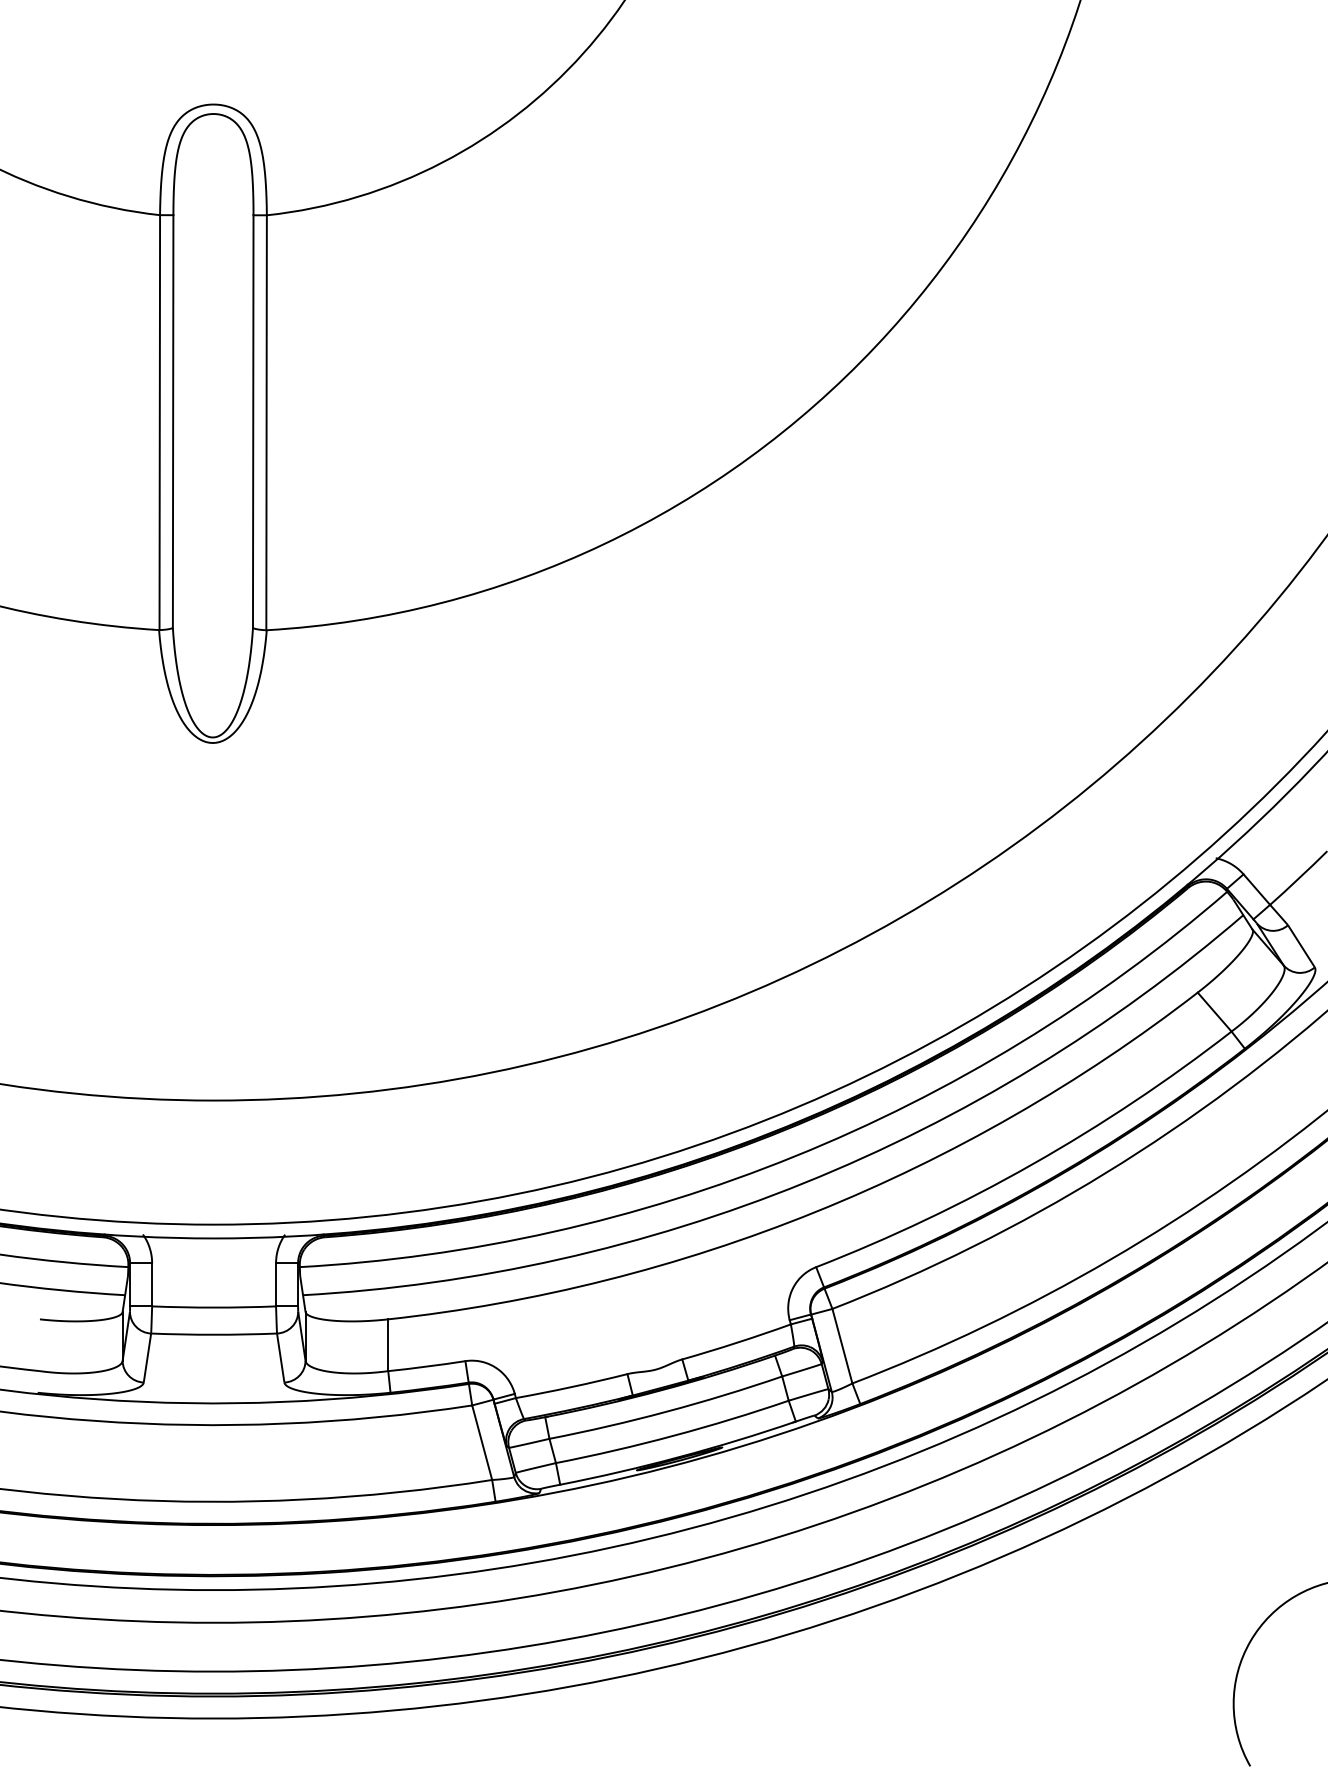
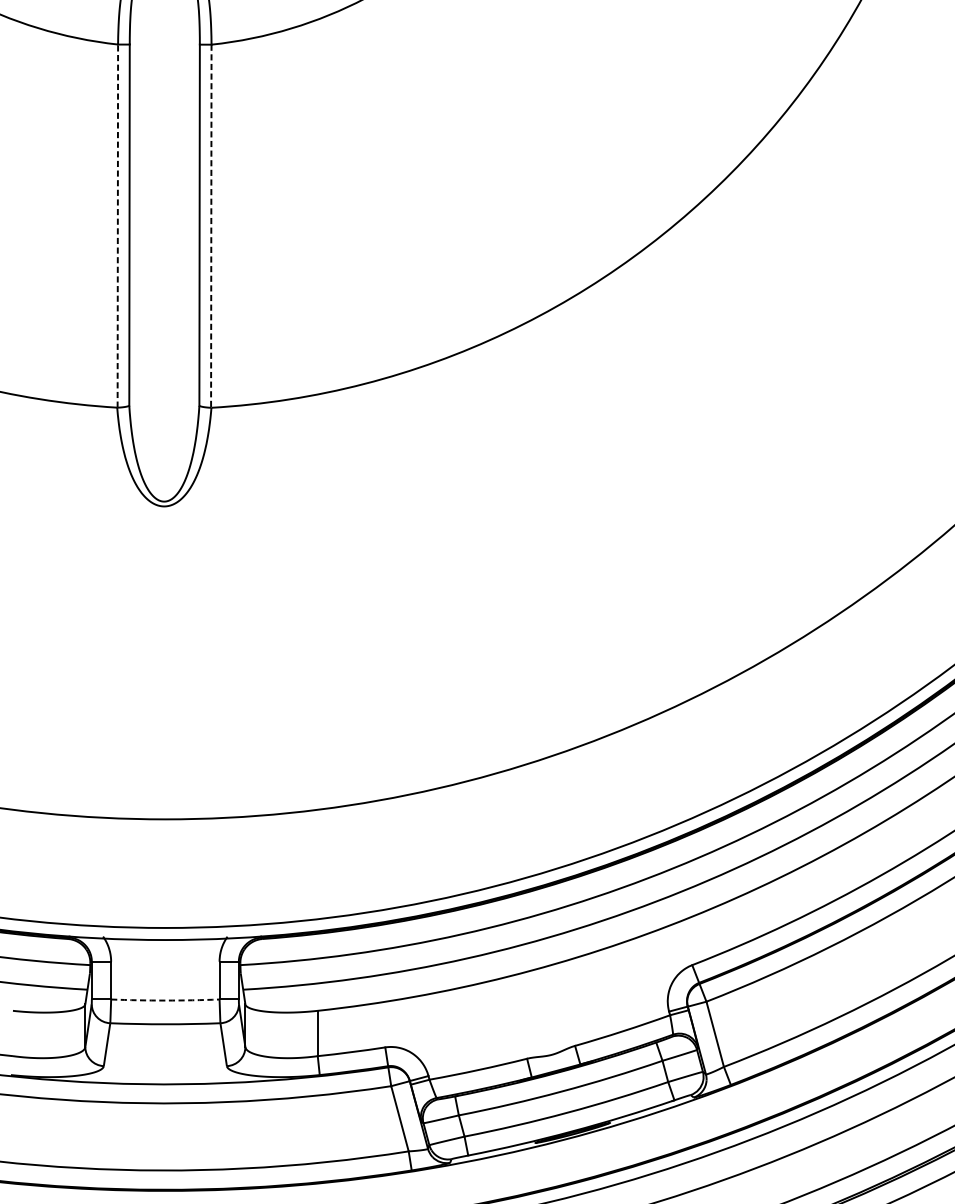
line: (159, 422) -> (117, 225), solid -> dashed
line: (266, 423) -> (211, 226), solid -> dashed
arc: (214, 1307) -> (165, 1000), solid -> dashed

